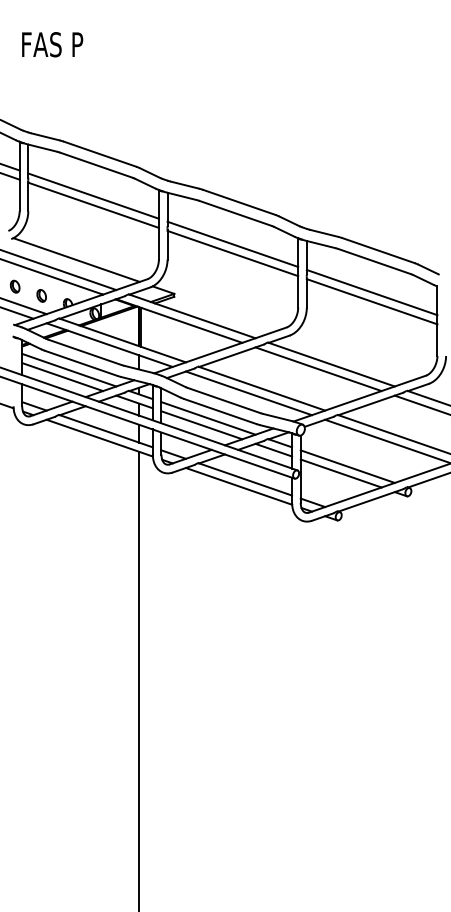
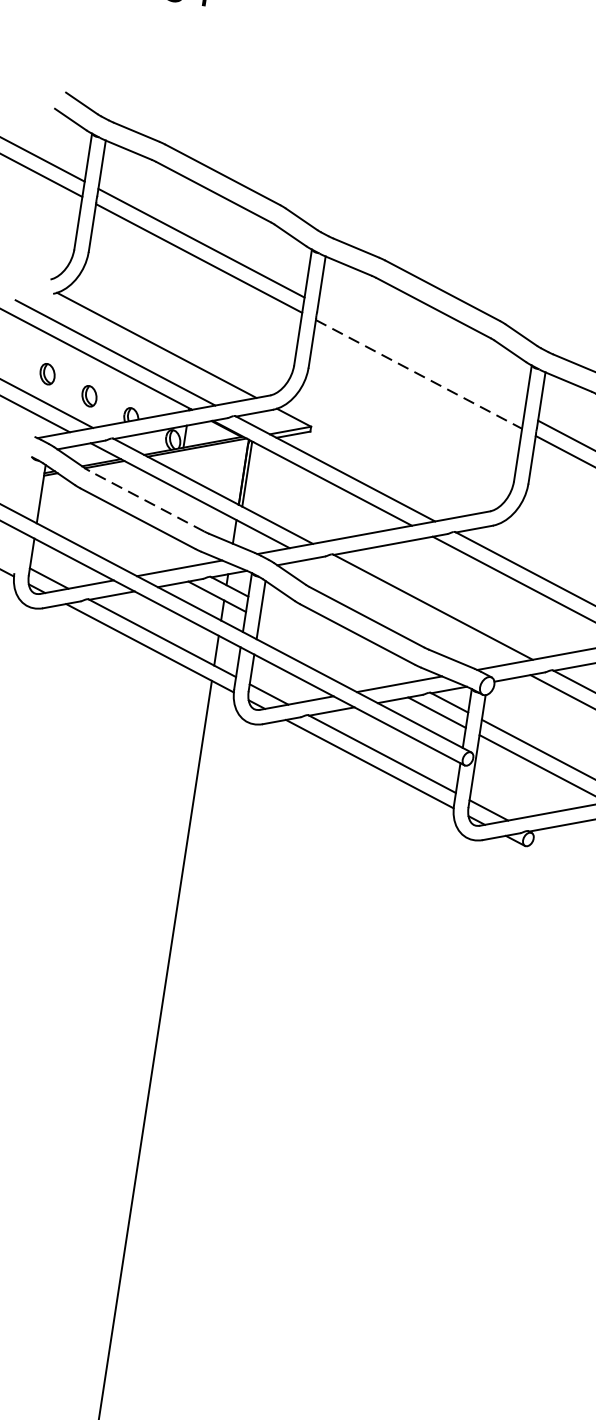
line: (232, 243) -> (420, 357), removed
line: (233, 253) -> (420, 374), solid -> dashed
line: (84, 352) -> (146, 501), solid -> dashed
line: (69, 369) -> (117, 526), removed
line: (62, 377) -> (103, 537), removed
line: (248, 393) -> (409, 611), removed
line: (208, 418) -> (336, 643), removed
line: (201, 425) -> (322, 653), removed

